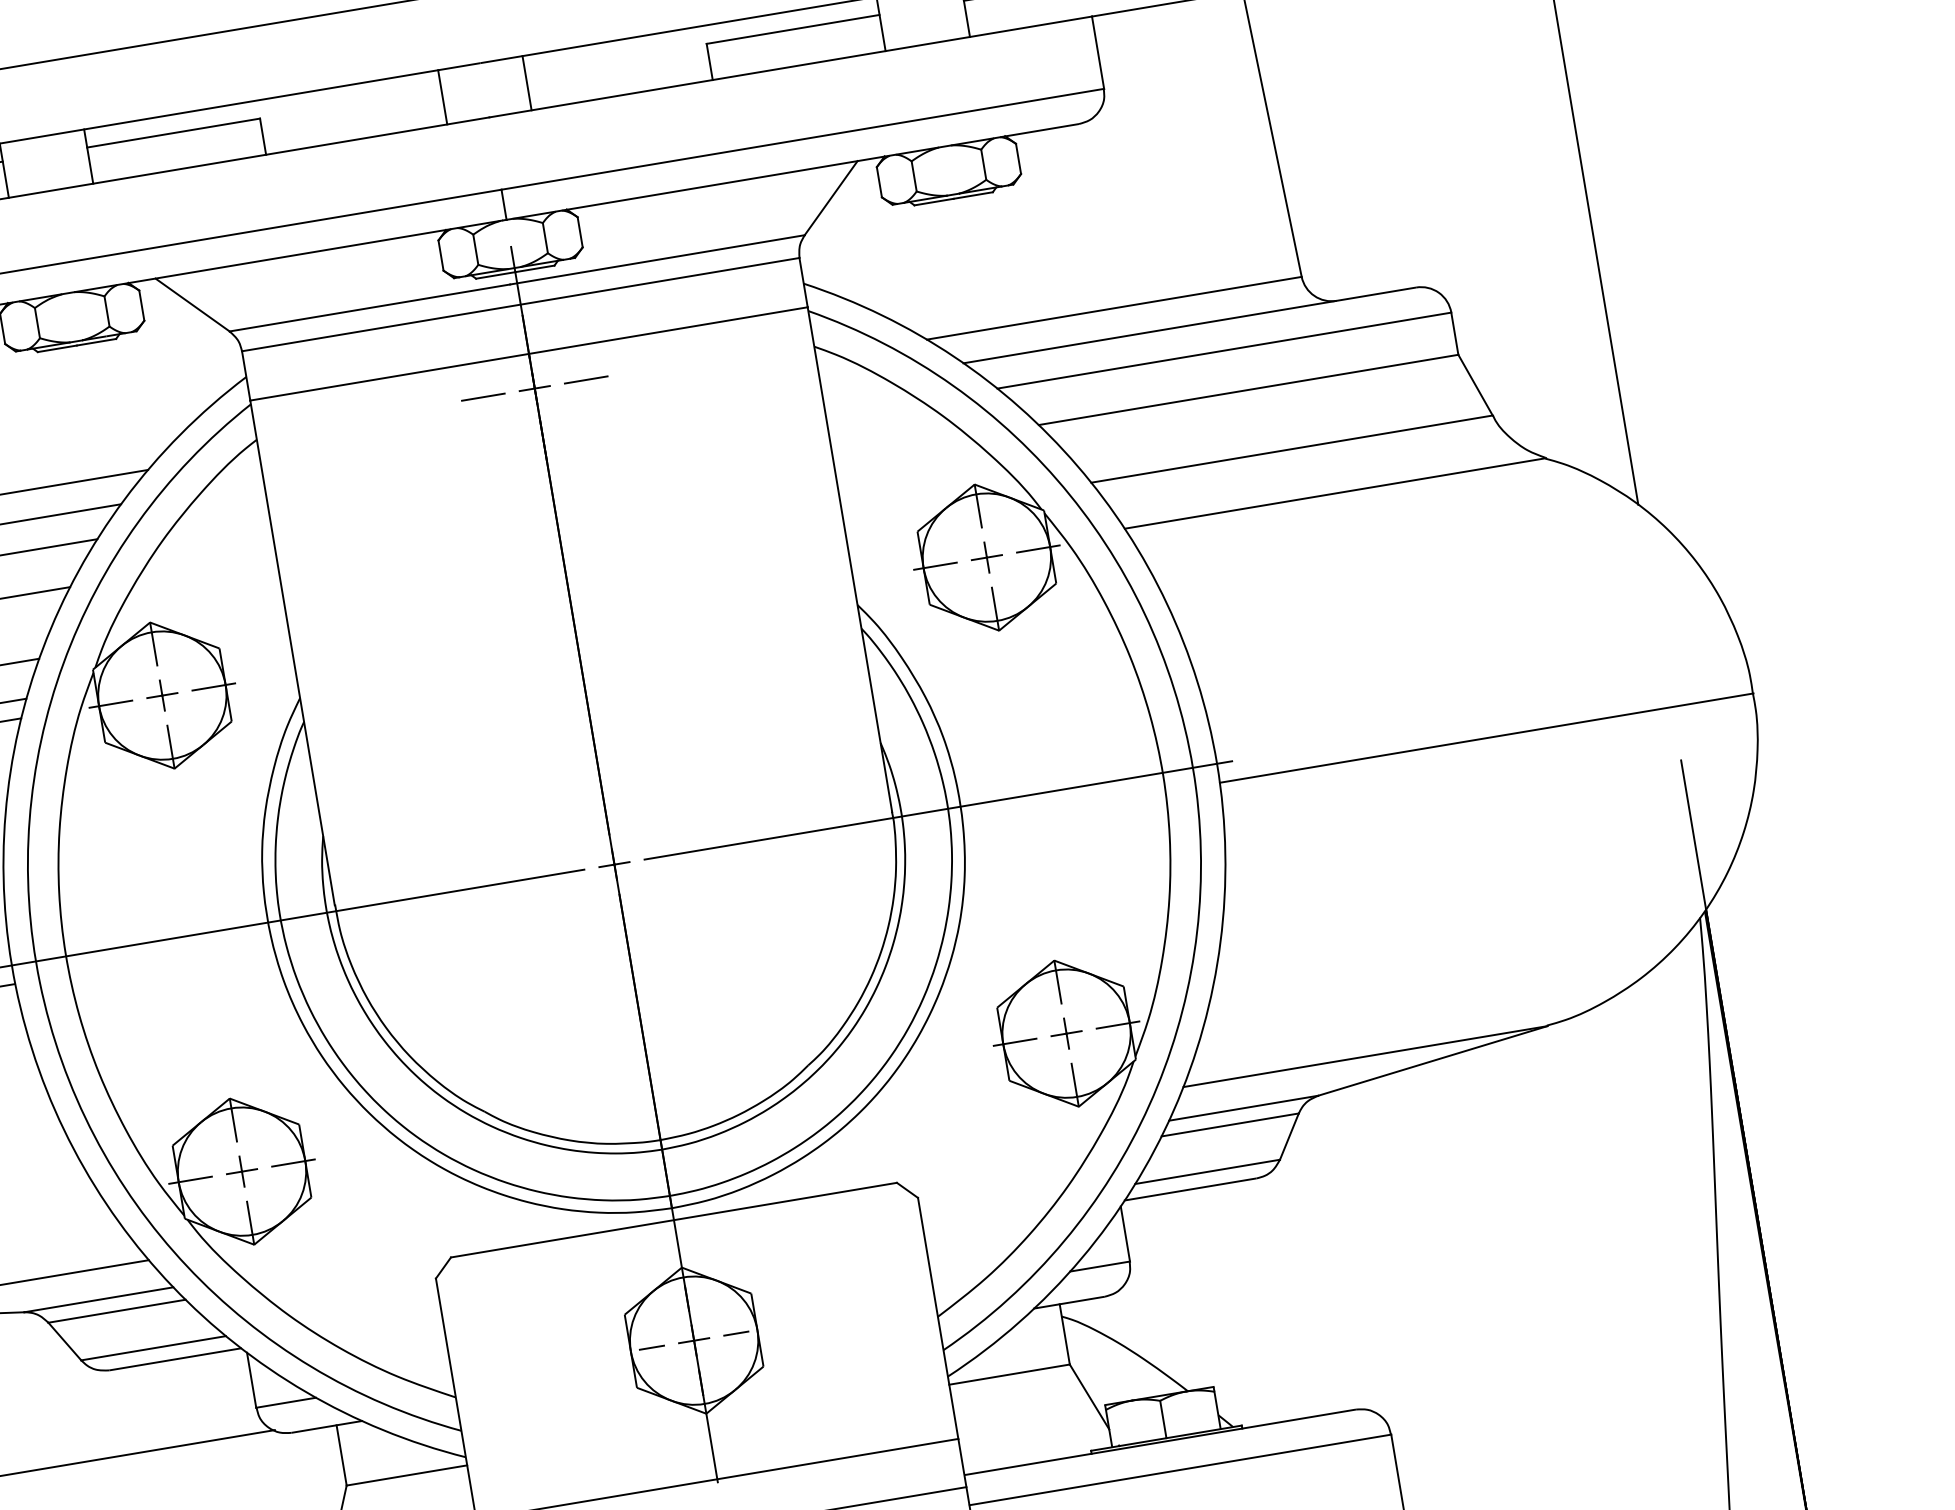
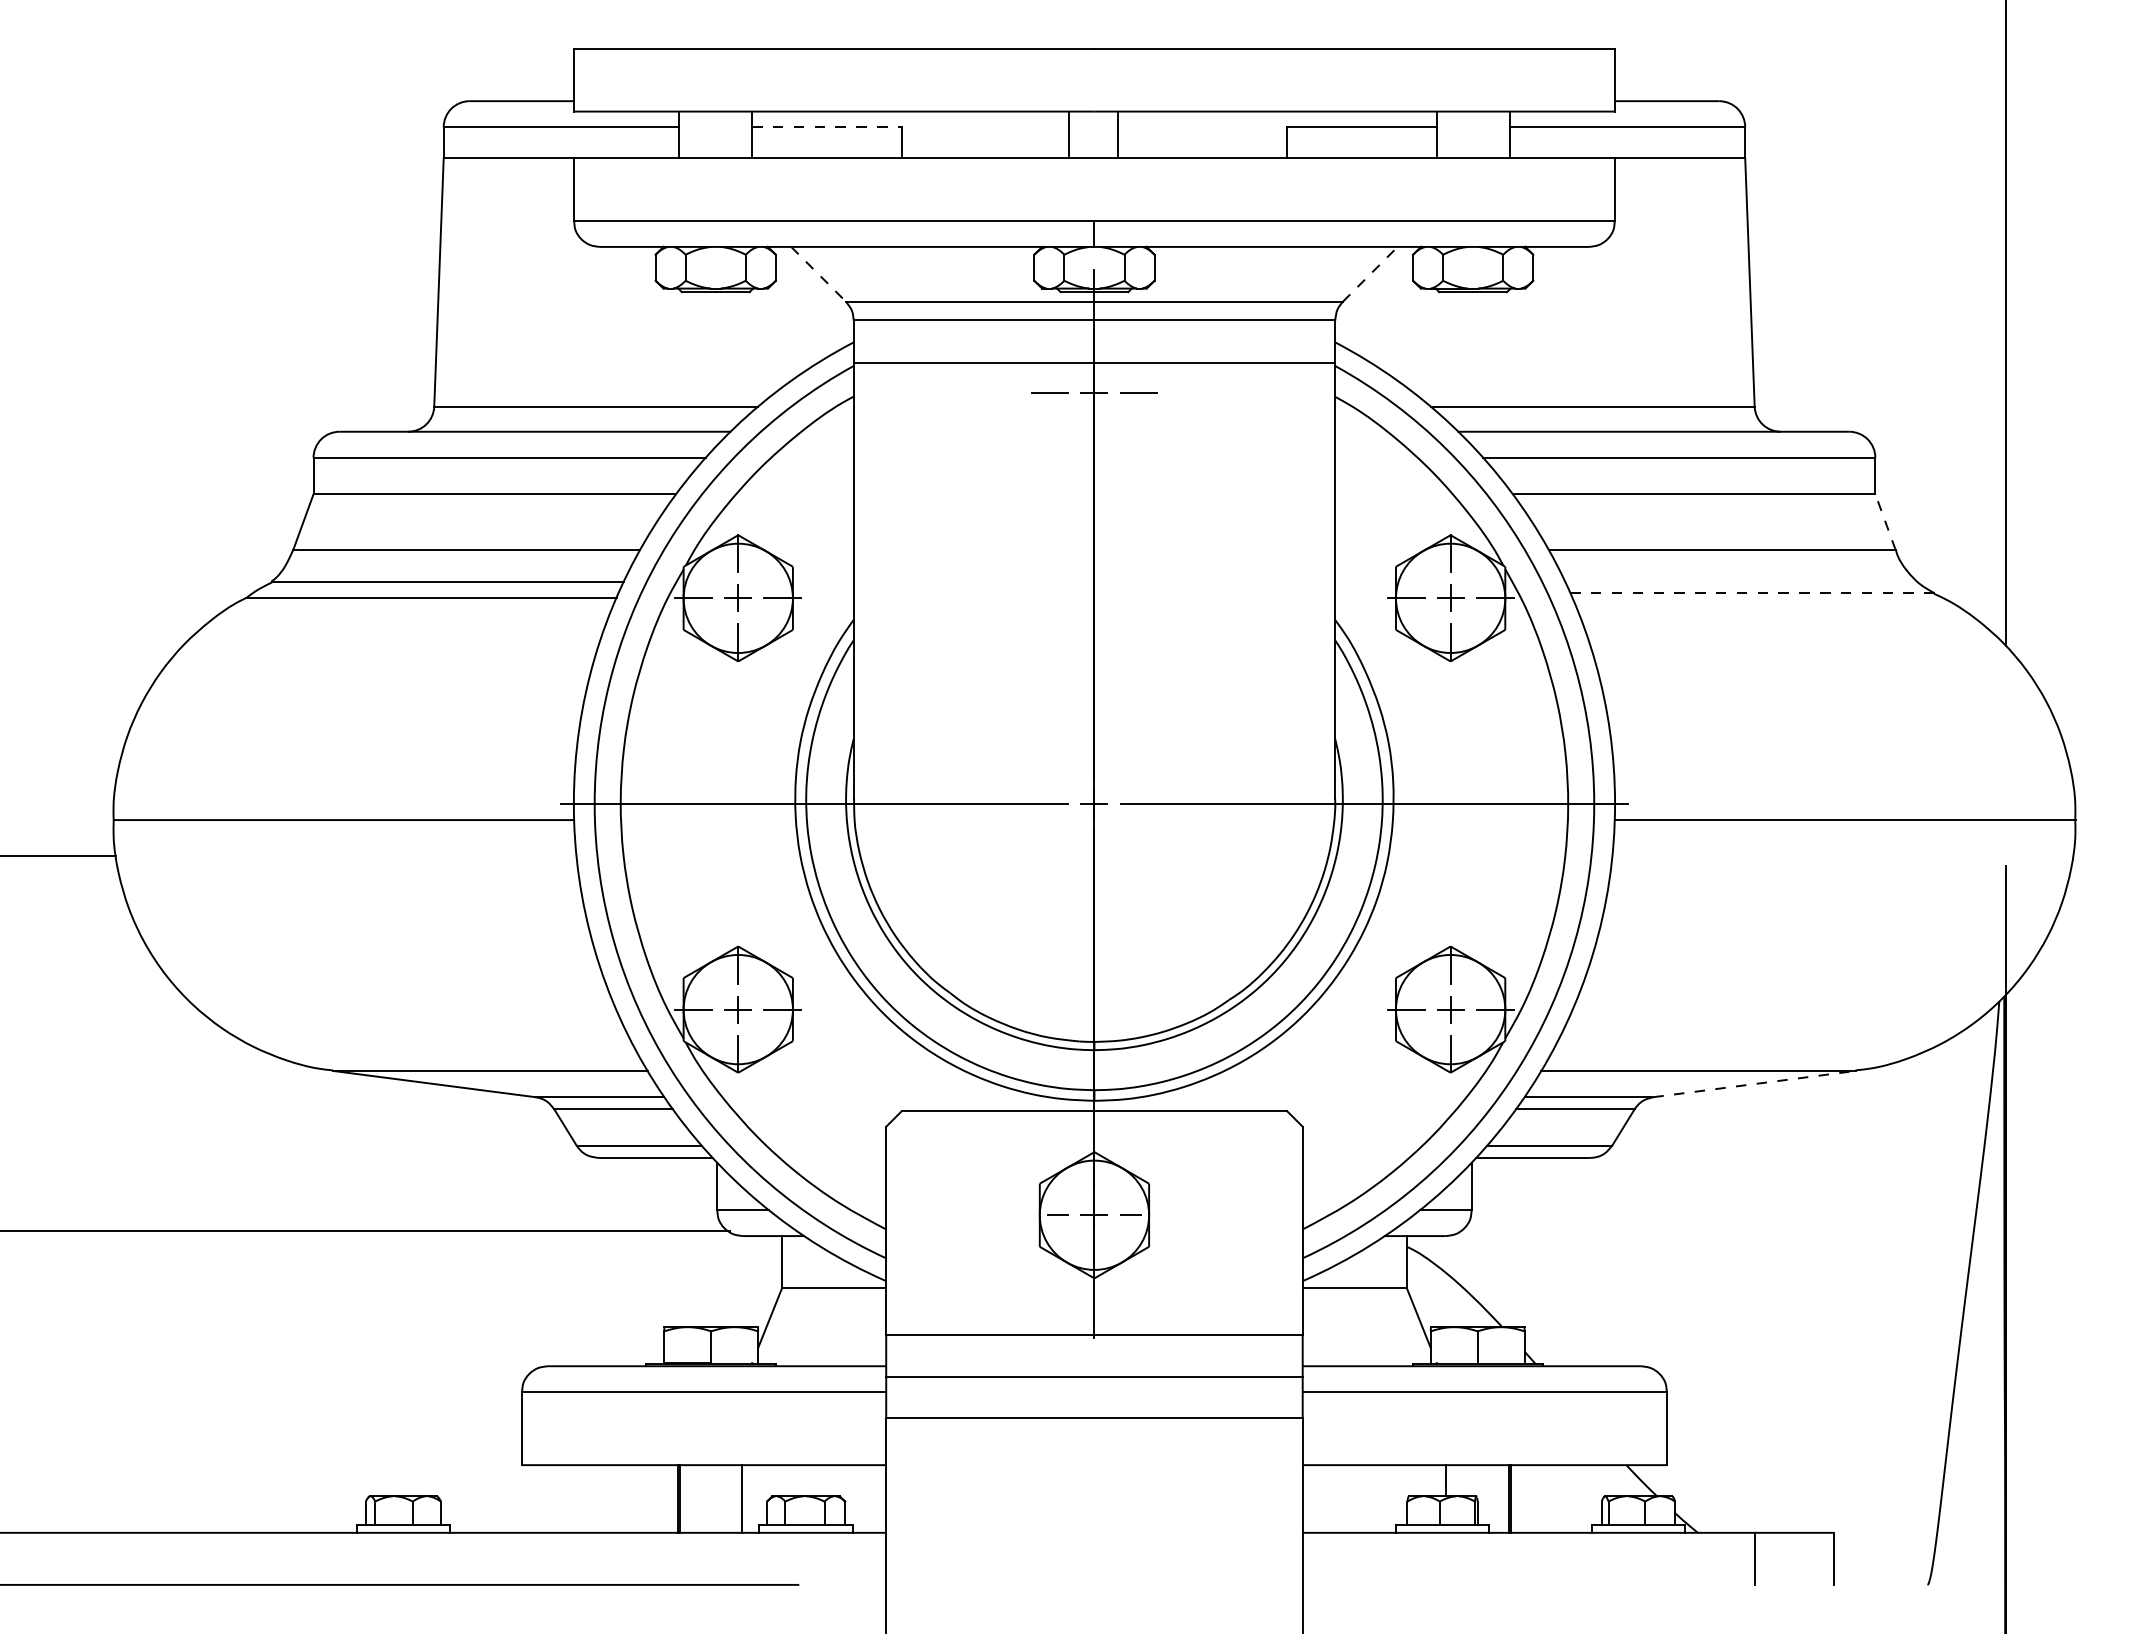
line: (526, 82) -> (1068, 134), moved
line: (443, 96) -> (1118, 134), moved
line: (173, 133) -> (826, 127), solid -> dashed
line: (831, 198) -> (1370, 274), solid -> dashed
line: (192, 305) -> (818, 274), solid -> dashed
line: (1475, 385) -> (1885, 522), solid -> dashed
line: (1335, 493) -> (1752, 593), solid -> dashed
line: (1433, 1061) -> (1755, 1084), solid -> dashed

